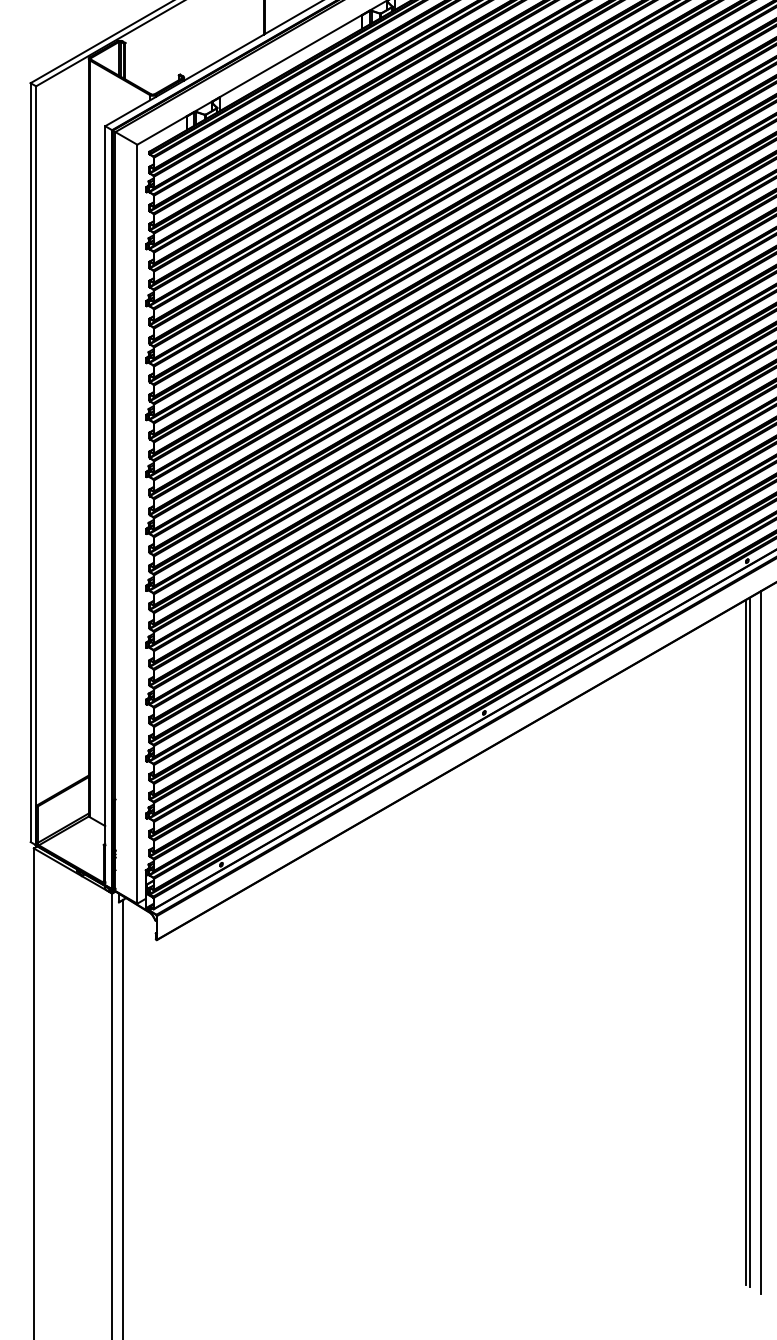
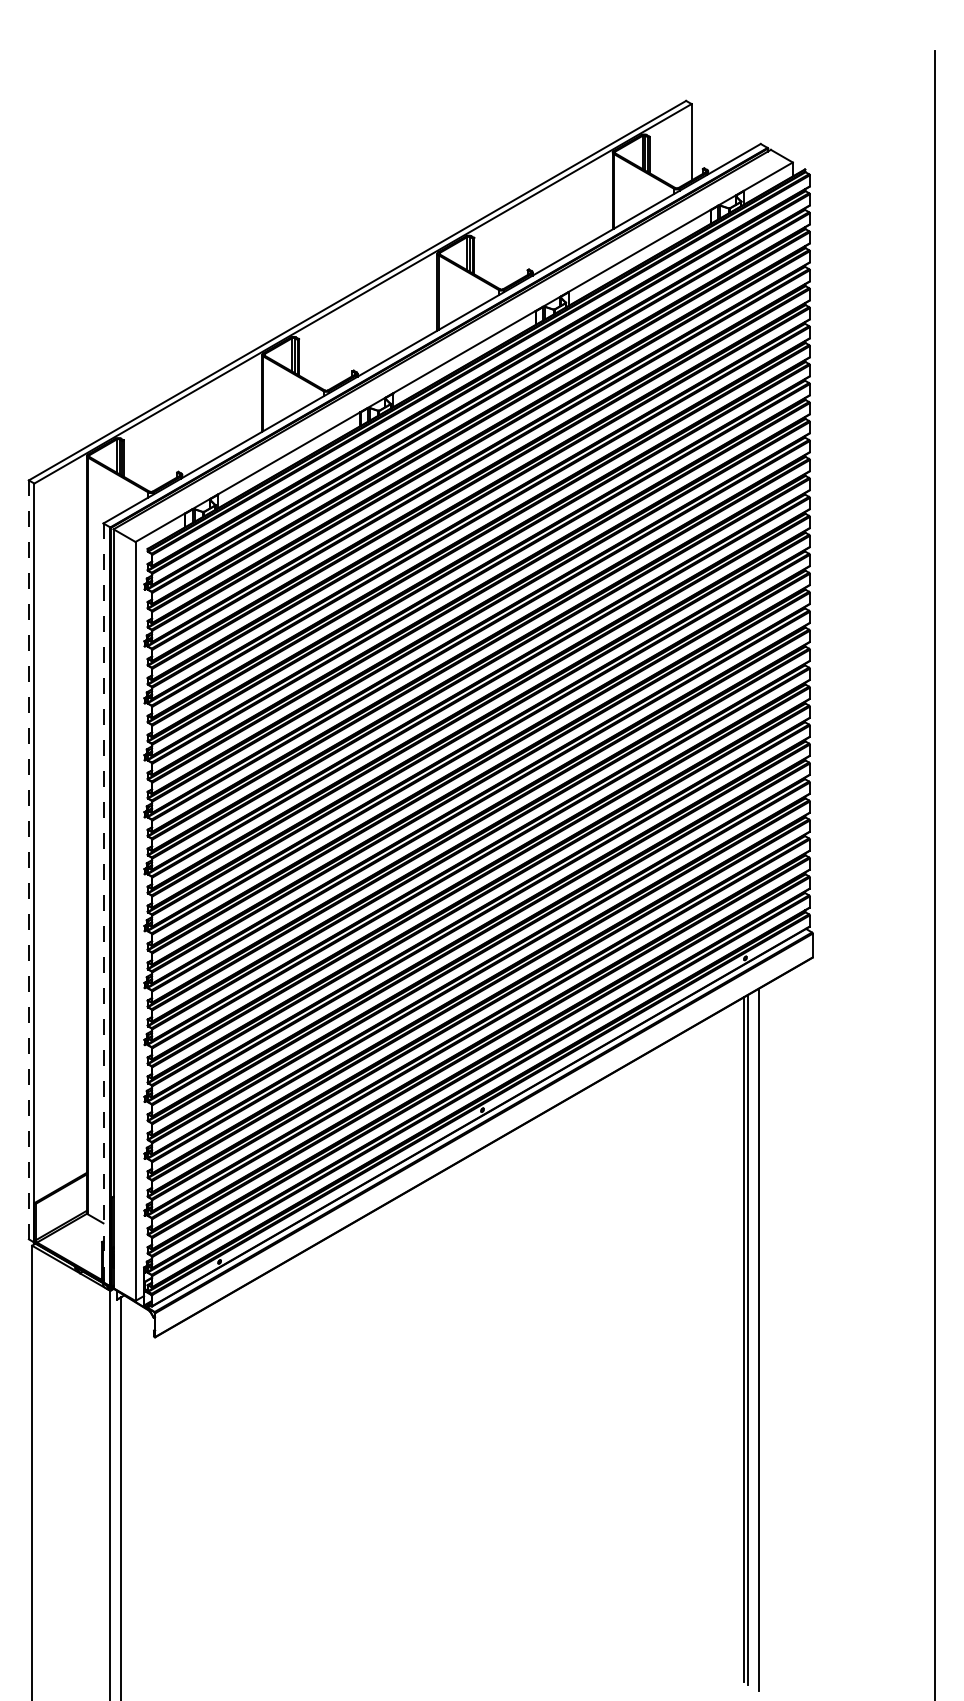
line: (30, 463) -> (28, 860), solid -> dashed
line: (105, 505) -> (103, 902), solid -> dashed

